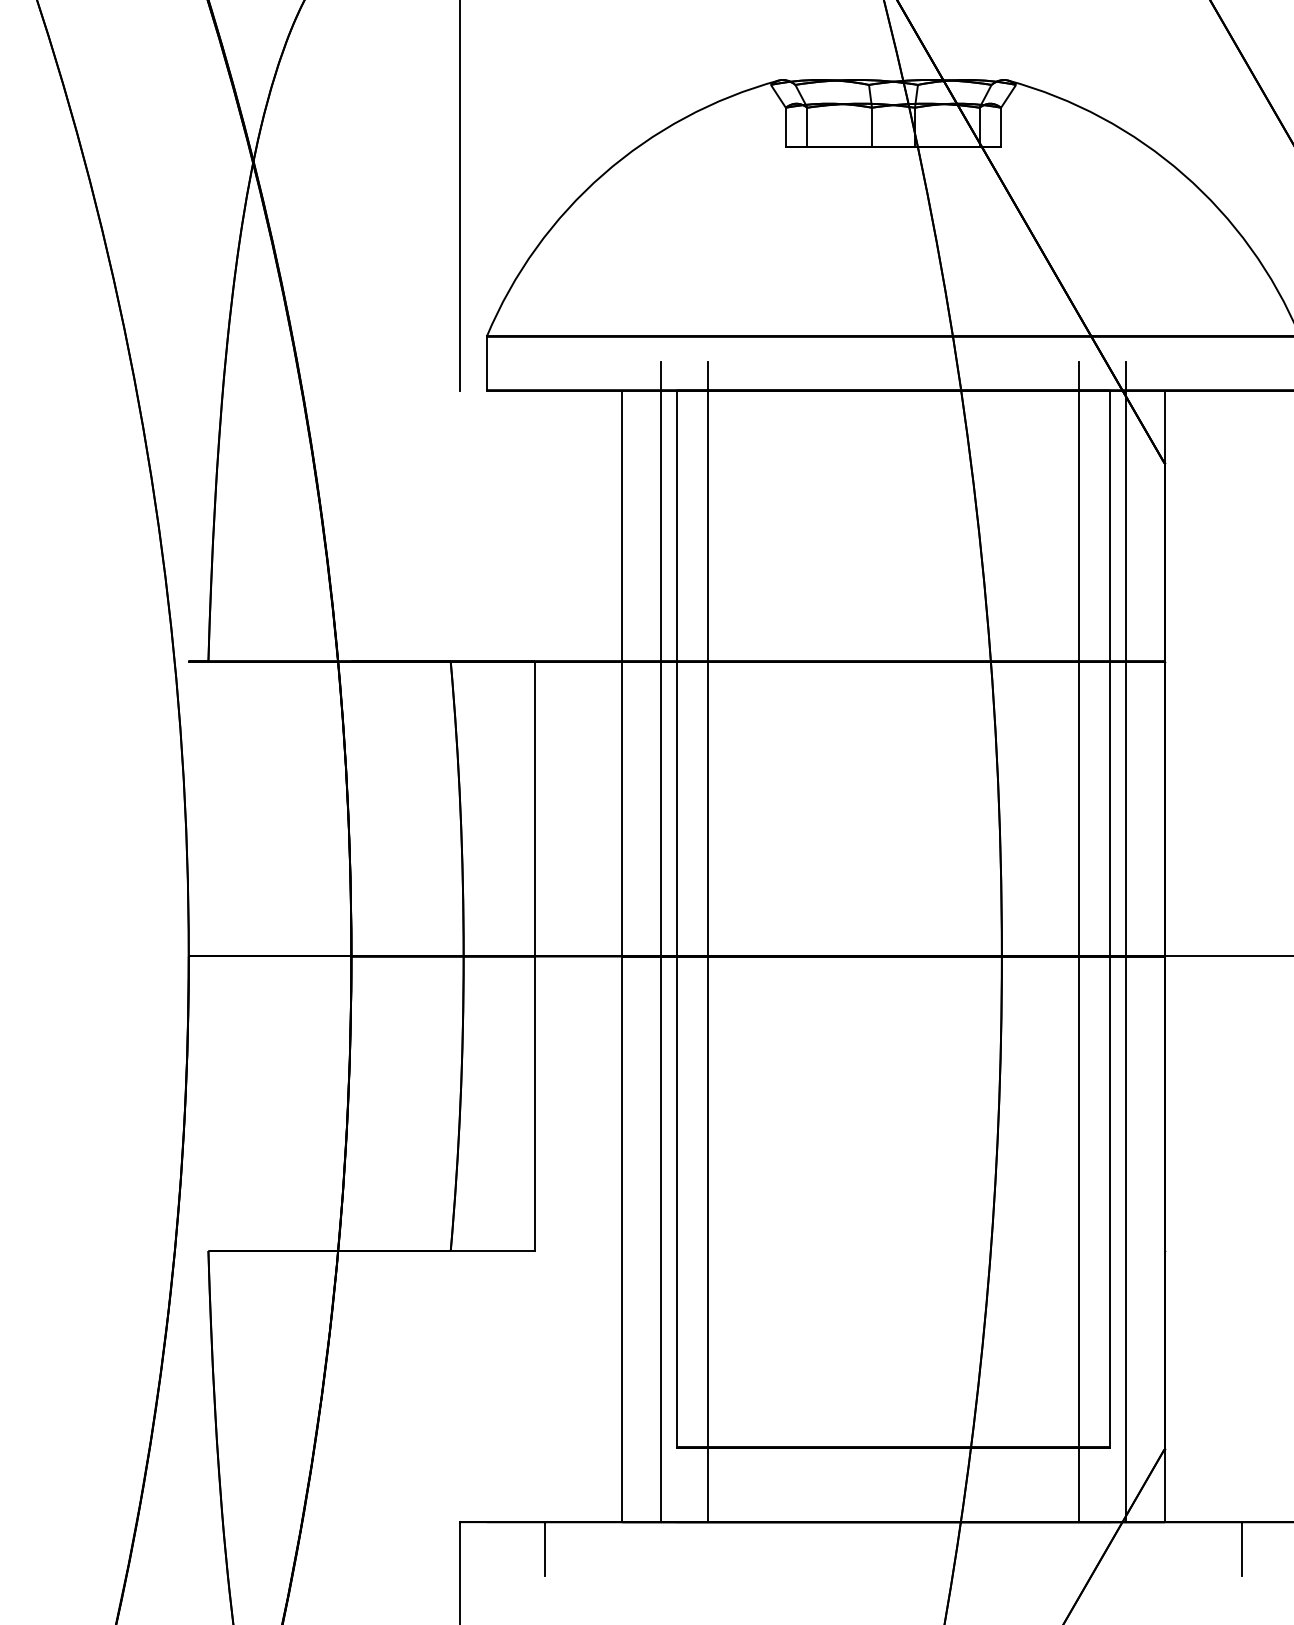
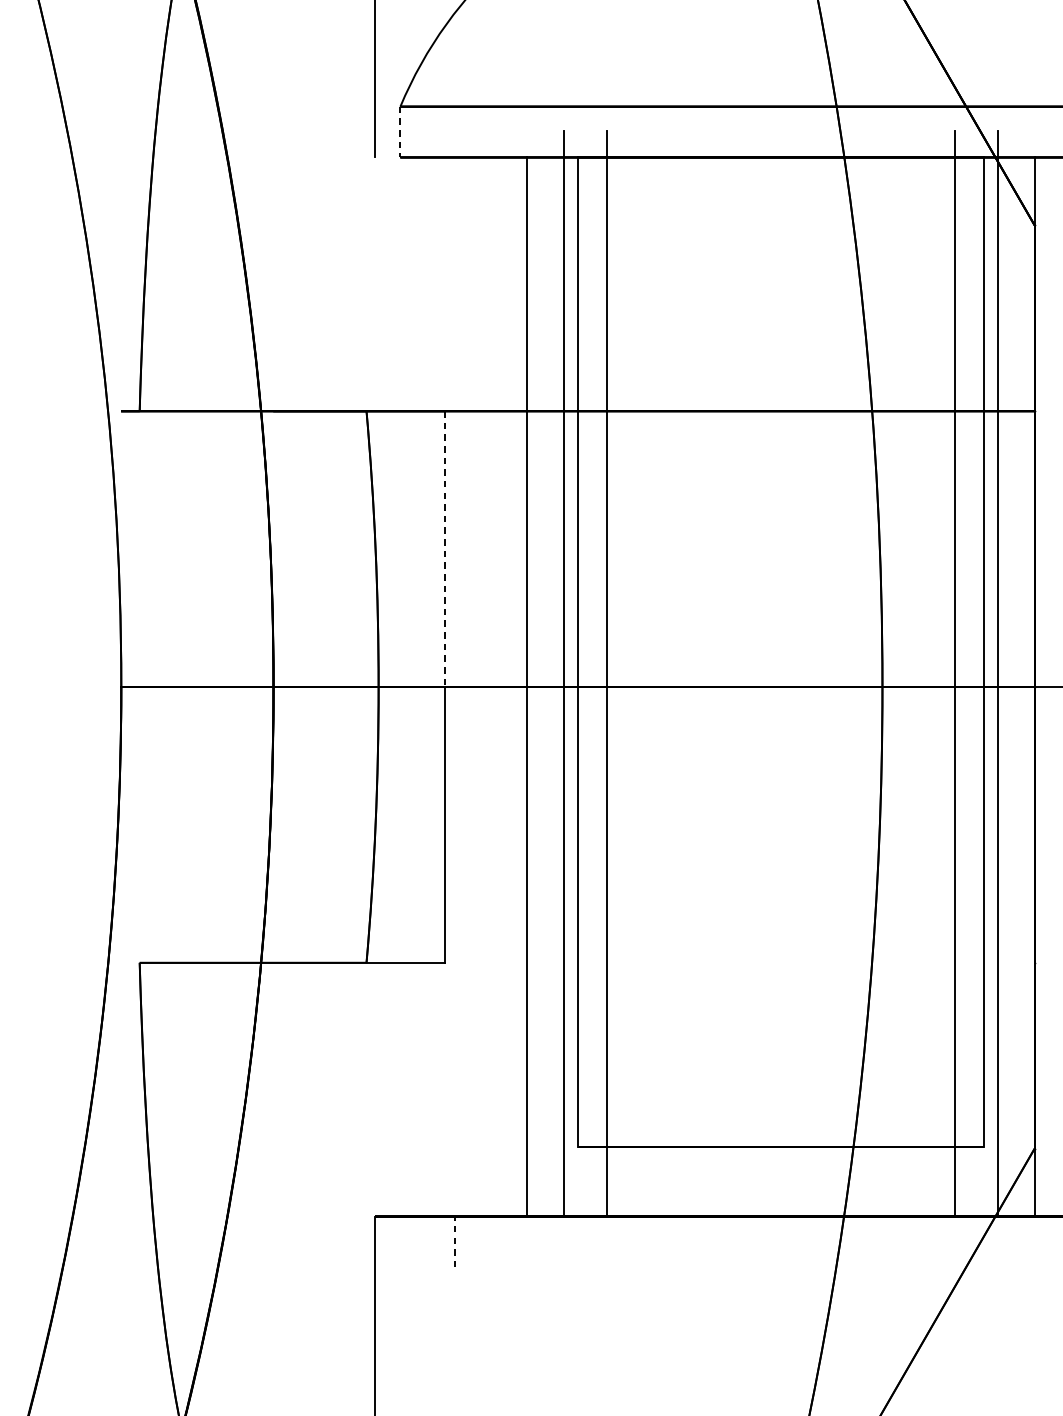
line: (486, 364) -> (400, 132), solid -> dashed
line: (534, 809) -> (444, 549), solid -> dashed
line: (545, 1548) -> (455, 1241), solid -> dashed

